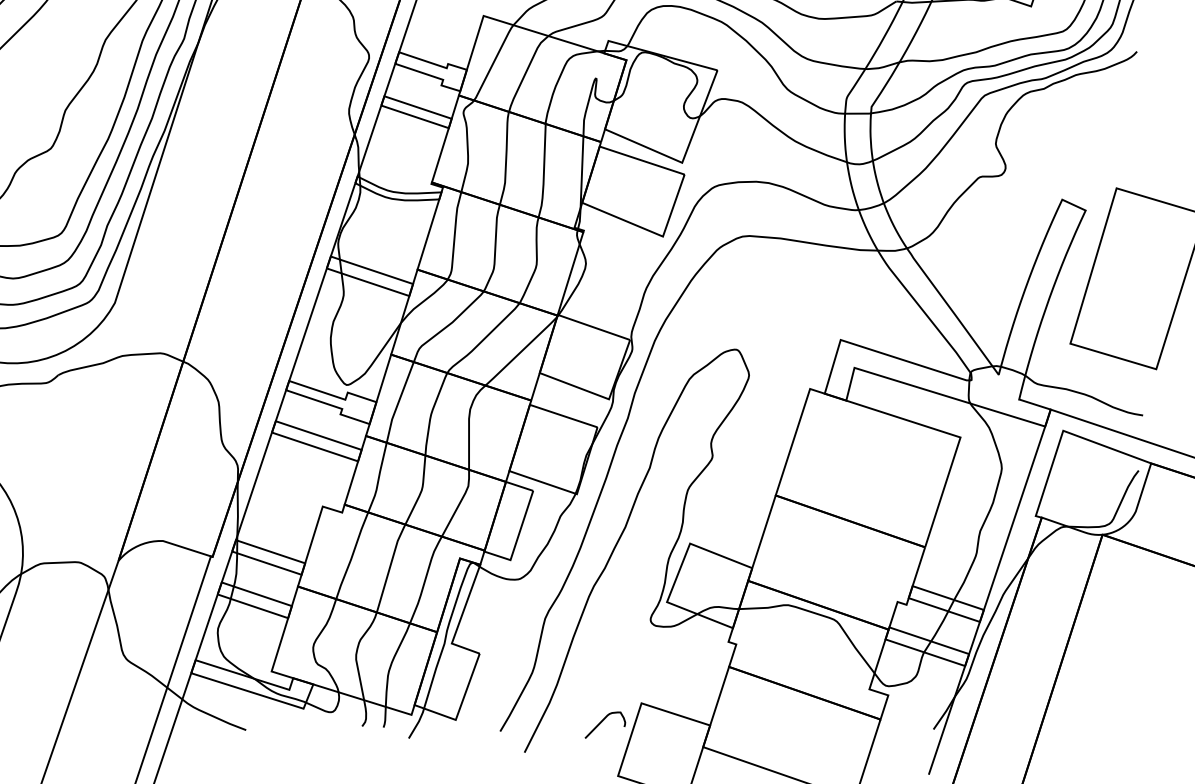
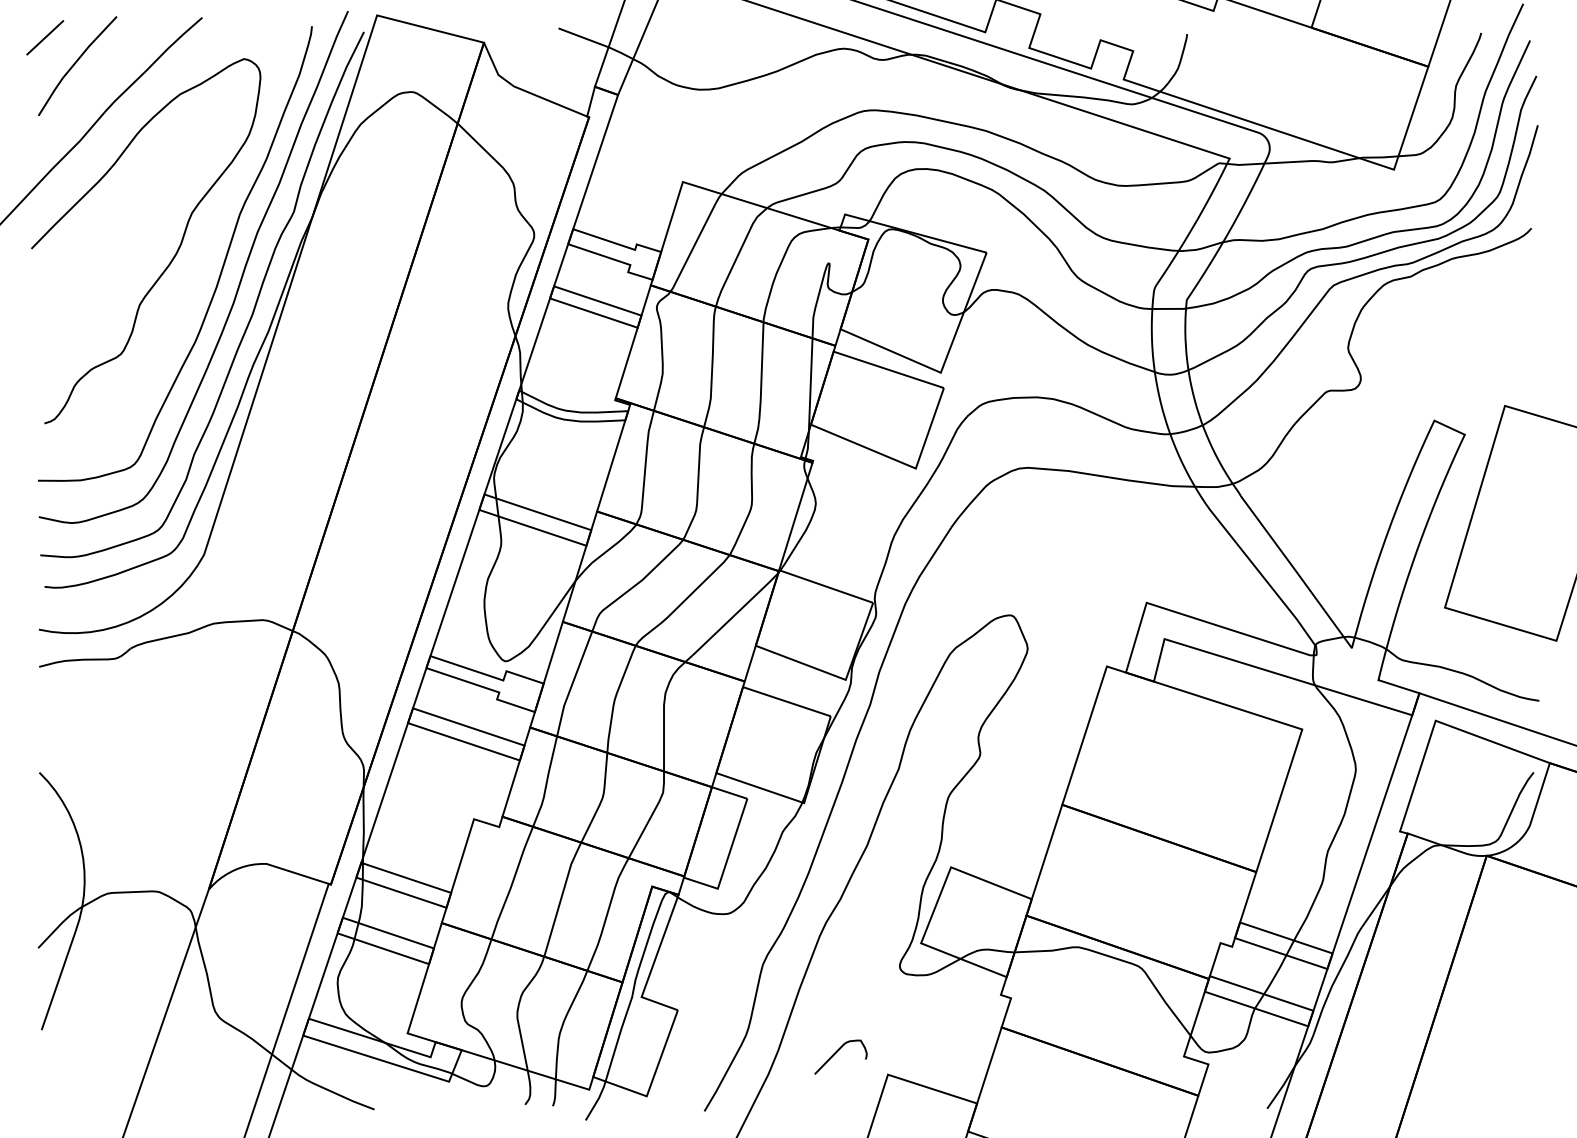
curve: (602, 721) -> (837, 1052), moved

